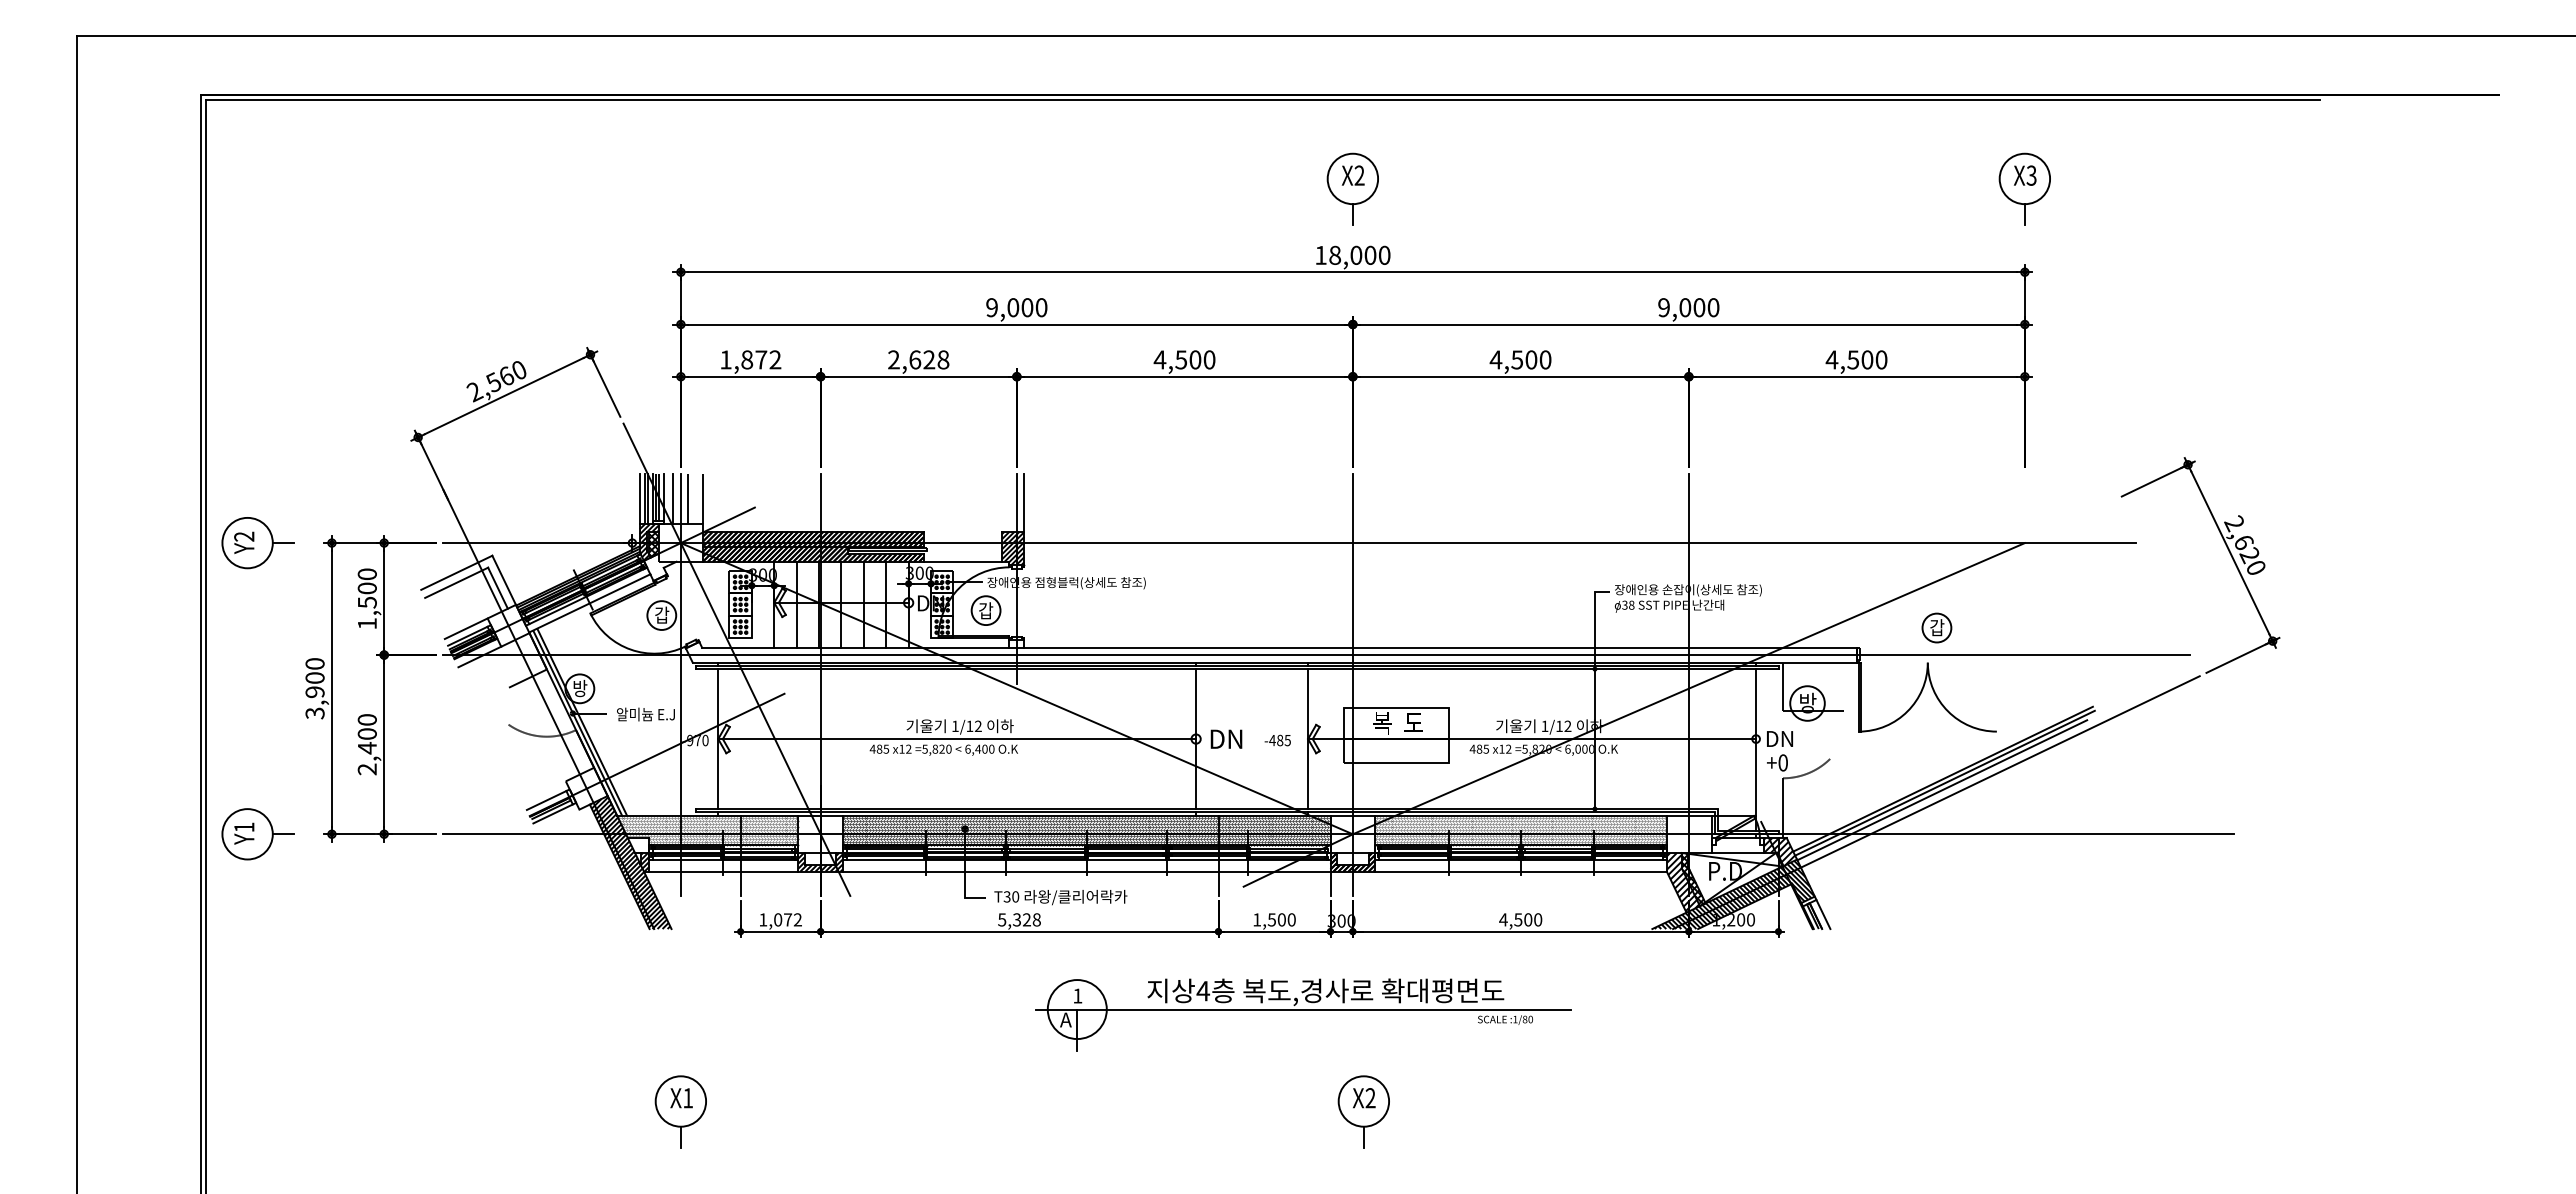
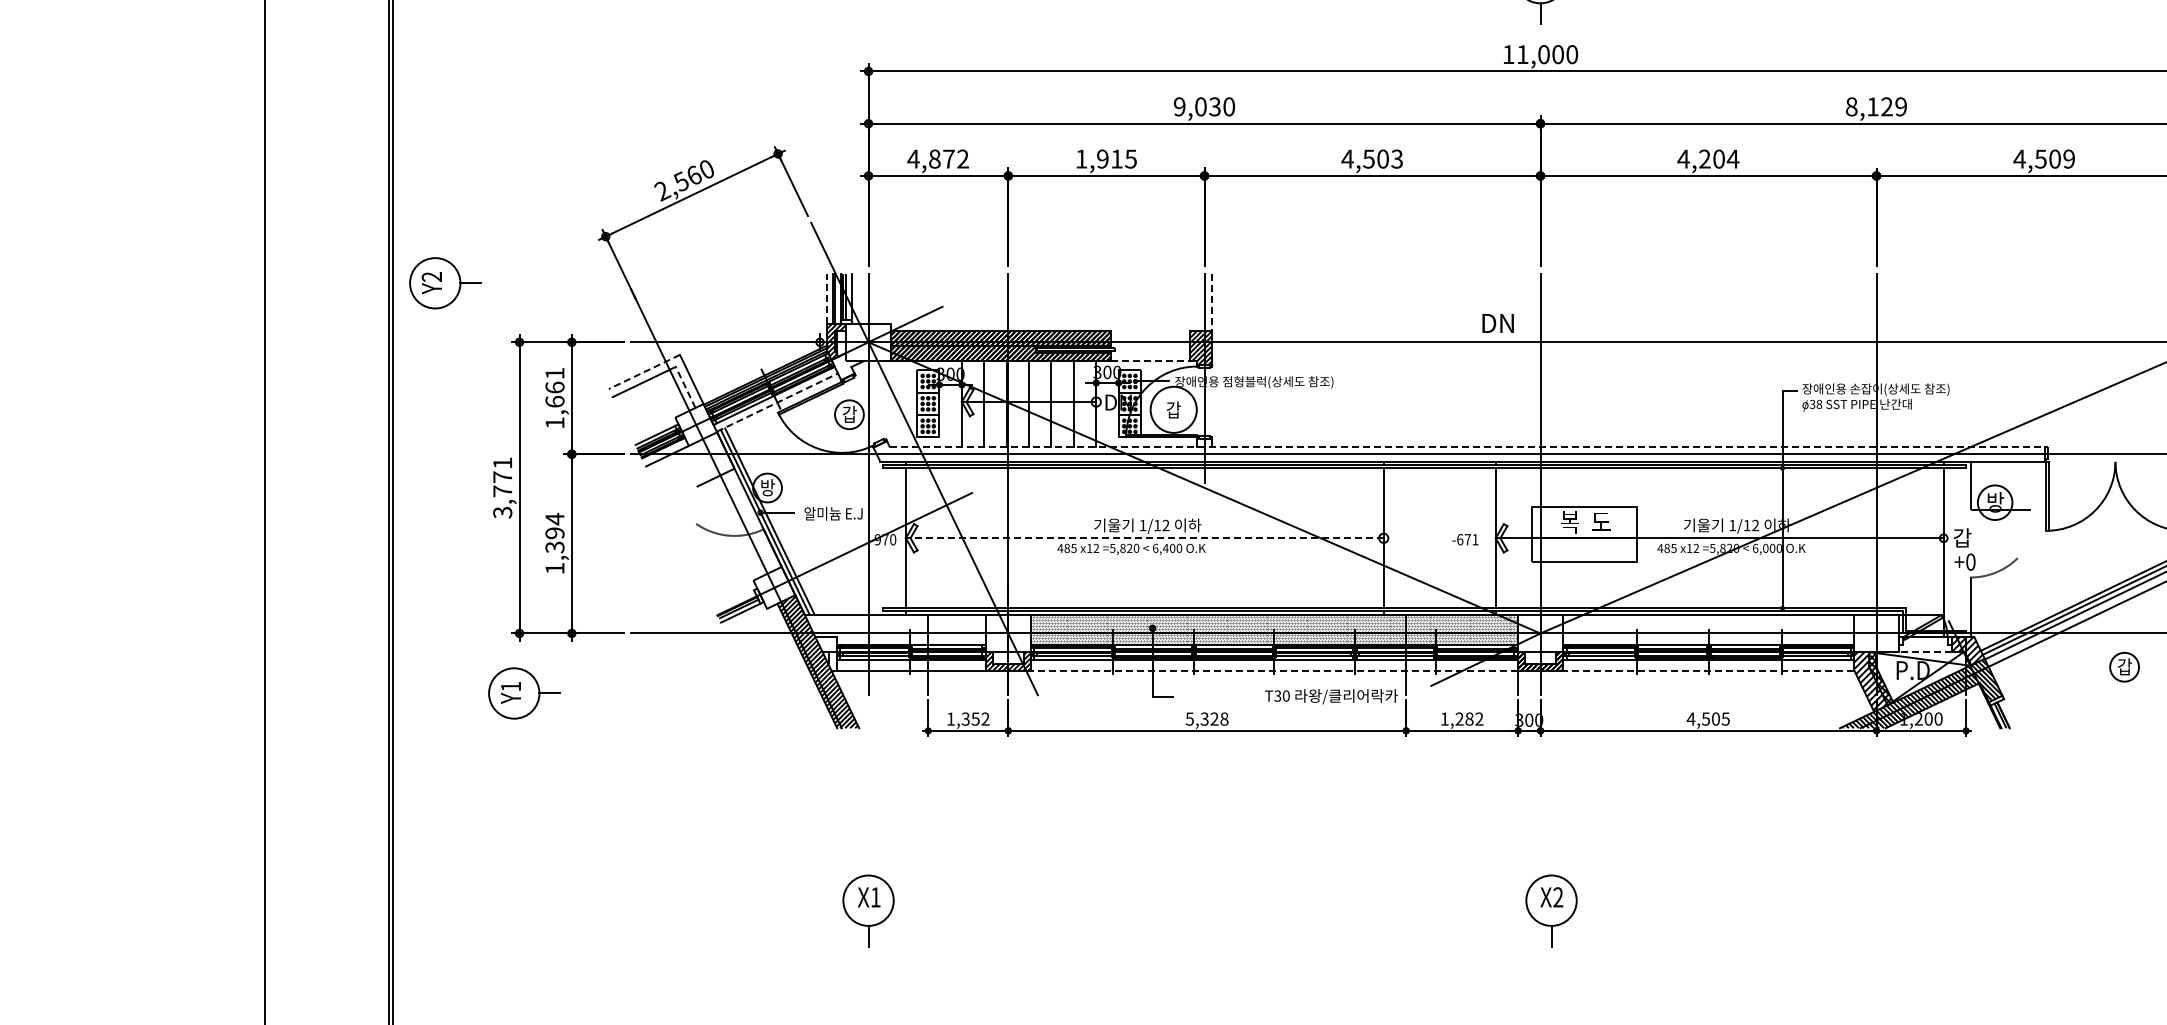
text: (1335, 254) -> (1523, 53), 18,000 -> 11,000
text: (1027, 307) -> (1215, 106), 9,000 -> 9,030
text: (1688, 307) -> (1876, 106), 9,000 -> 8,129
text: (725, 359) -> (913, 158), 1,872 -> 4,872
text: (918, 359) -> (1106, 158), 2,628 -> 1,915
text: (1209, 359) -> (1397, 158), 4,500 -> 4,503
text: (1531, 359) -> (1719, 158), 4,500 -> 4,204
text: (1881, 359) -> (2069, 158), 4,500 -> 4,509
line: (639, 499) -> (827, 298), solid -> dashed
line: (673, 499) -> (861, 298), removed
line: (688, 499) -> (876, 298), removed
line: (703, 499) -> (891, 298), removed
line: (1024, 503) -> (1212, 302), solid -> dashed
part: (257, 543) -> (445, 283), moved
hatch: (653, 544) -> (841, 343), removed
line: (963, 561) -> (1151, 360), solid -> dashed
line: (456, 573) -> (644, 372), solid -> dashed
text: (366, 588) -> (554, 387), 1,500 -> 1,661
line: (498, 588) -> (686, 387), solid -> dashed
line: (590, 603) -> (778, 402), solid -> dashed
circle: (985, 610) -> (1173, 409), size x1.6
part: (1936, 627) -> (2124, 666), moved
line: (465, 628) -> (653, 427), removed
line: (1280, 647) -> (1468, 446), solid -> dashed
text: (314, 678) -> (502, 477), 3,900 -> 3,771
text: (1226, 738) -> (1498, 322), moved
text: (1779, 738) -> (1967, 537), DN -> 갑
line: (957, 739) -> (1145, 538), solid -> dashed
text: (1279, 740) -> (1467, 539), -485 -> -671
text: (366, 744) -> (554, 543), 2,400 -> 1,394
line: (546, 800) -> (734, 599), removed
hatch: (707, 830) -> (895, 629), removed
hatch: (1086, 830) -> (1274, 629), removed
hatch: (1520, 830) -> (1708, 629), removed
part: (257, 834) -> (524, 693), moved
line: (1737, 852) -> (1925, 651), solid -> dashed
hatch: (644, 861) -> (832, 660), removed
line: (1086, 871) -> (1274, 670), solid -> dashed
line: (1521, 871) -> (1709, 670), solid -> dashed
text: (1060, 897) -> (1331, 696), moved
line: (1823, 914) -> (2011, 713), removed
text: (783, 919) -> (971, 718), 1,072 -> 1,352
text: (1281, 919) -> (1469, 718), 1,500 -> 1,282
text: (1538, 919) -> (1726, 718), 4,500 -> 4,505
part: (1303, 1014) -> (1491, 813), removed

